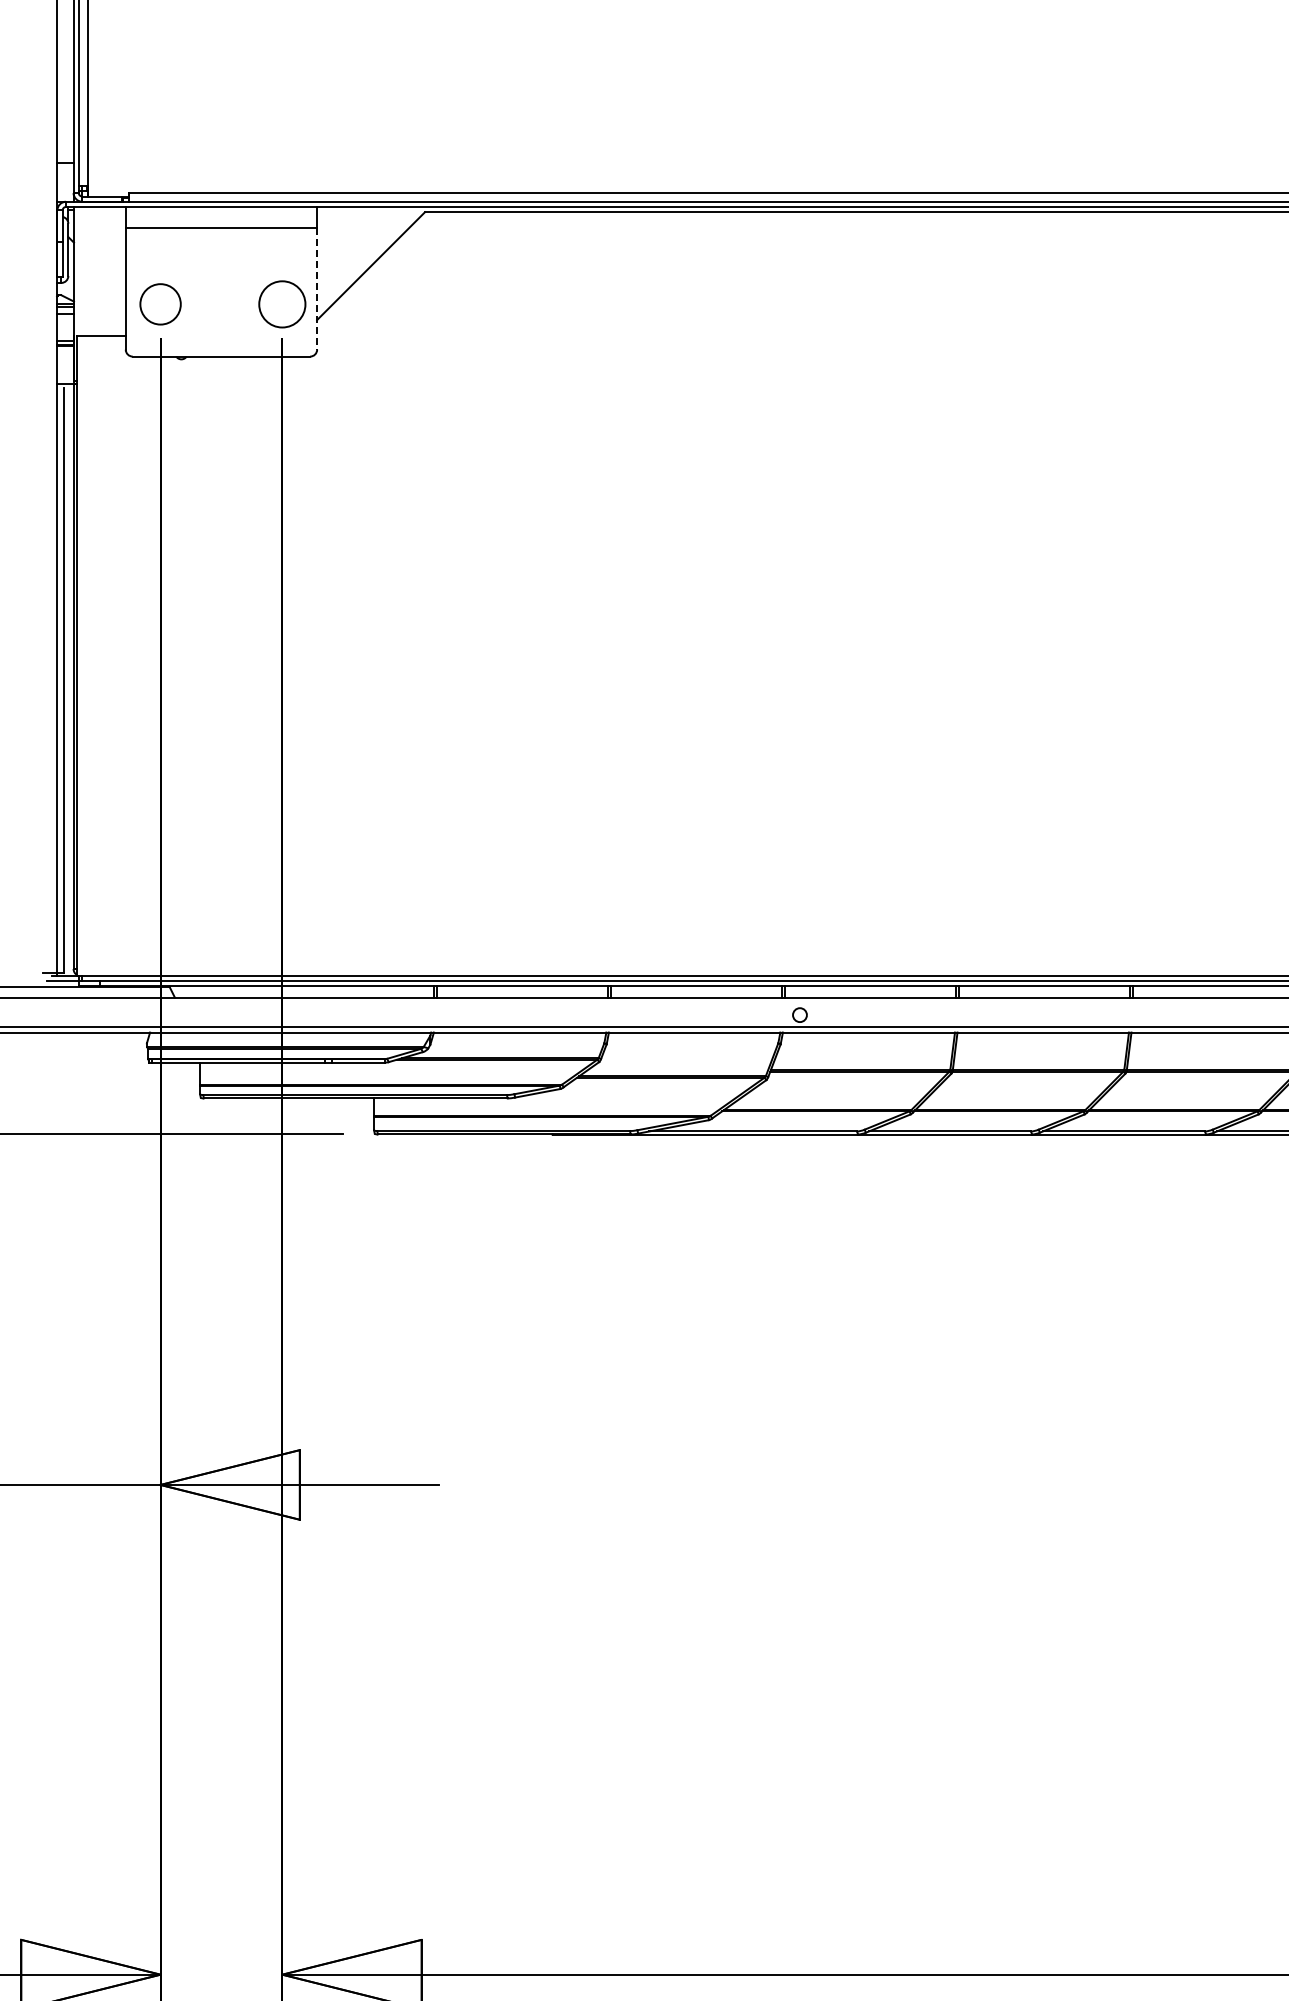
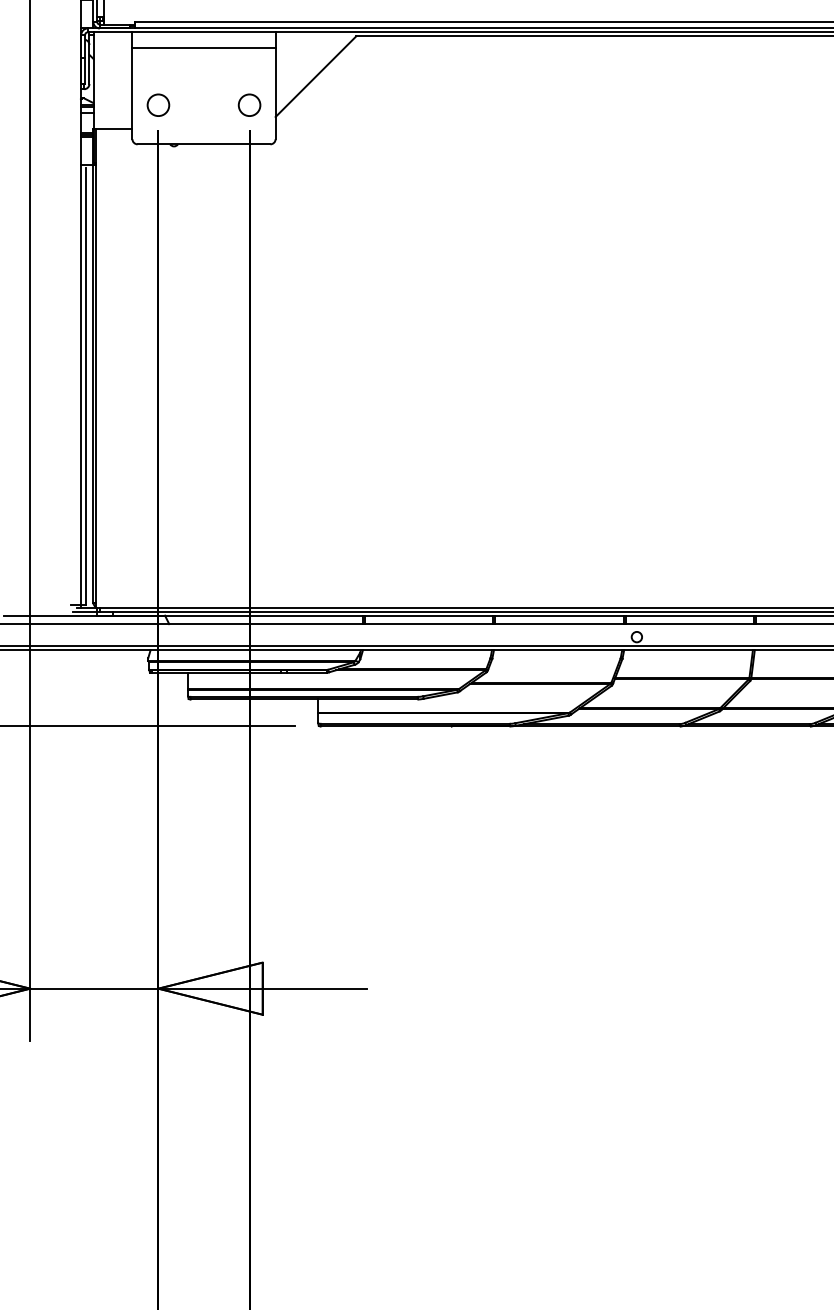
line: (317, 288) -> (275, 93), dashed -> solid
circle: (281, 303) -> (248, 104), size x0.62
circle: (160, 304) -> (158, 105), size x0.71

